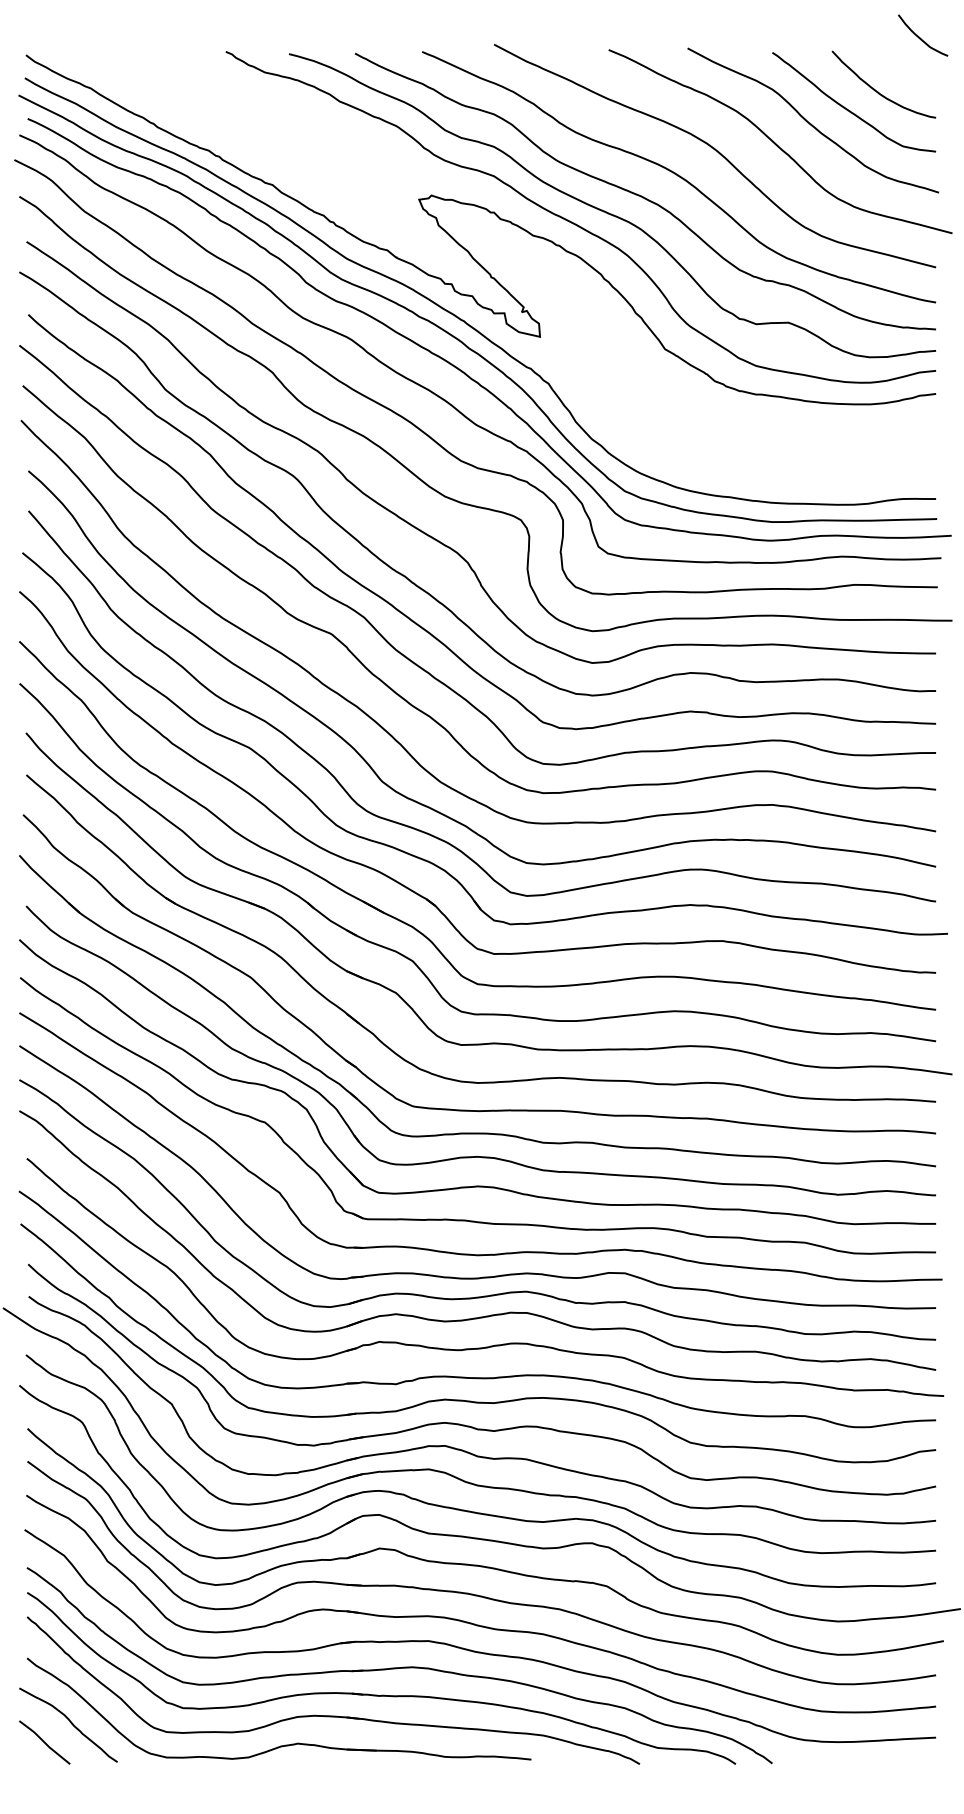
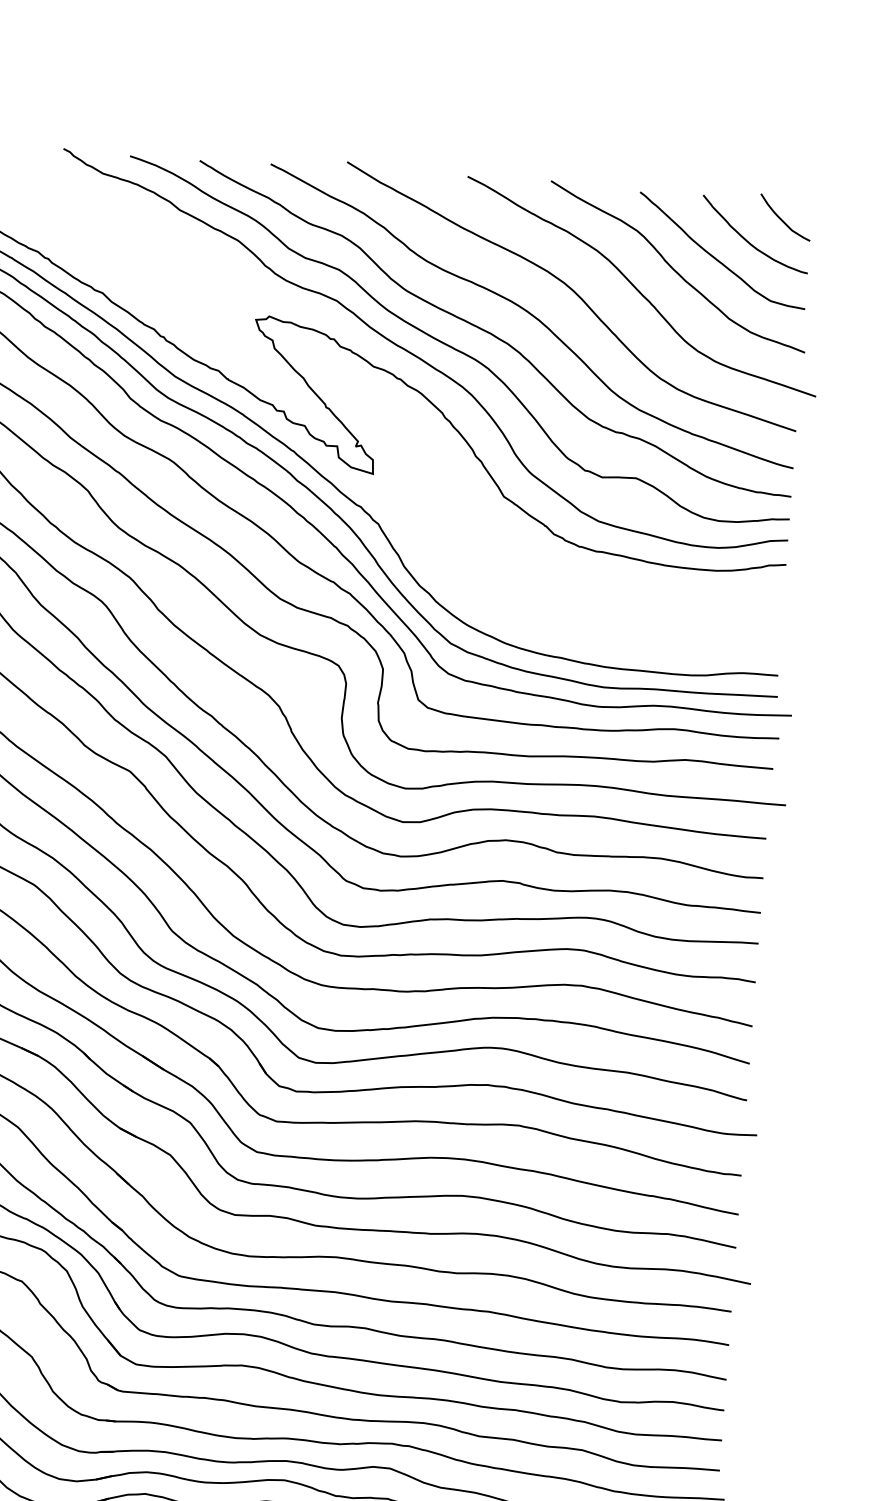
curve: (920, 37) -> (782, 219), moved

